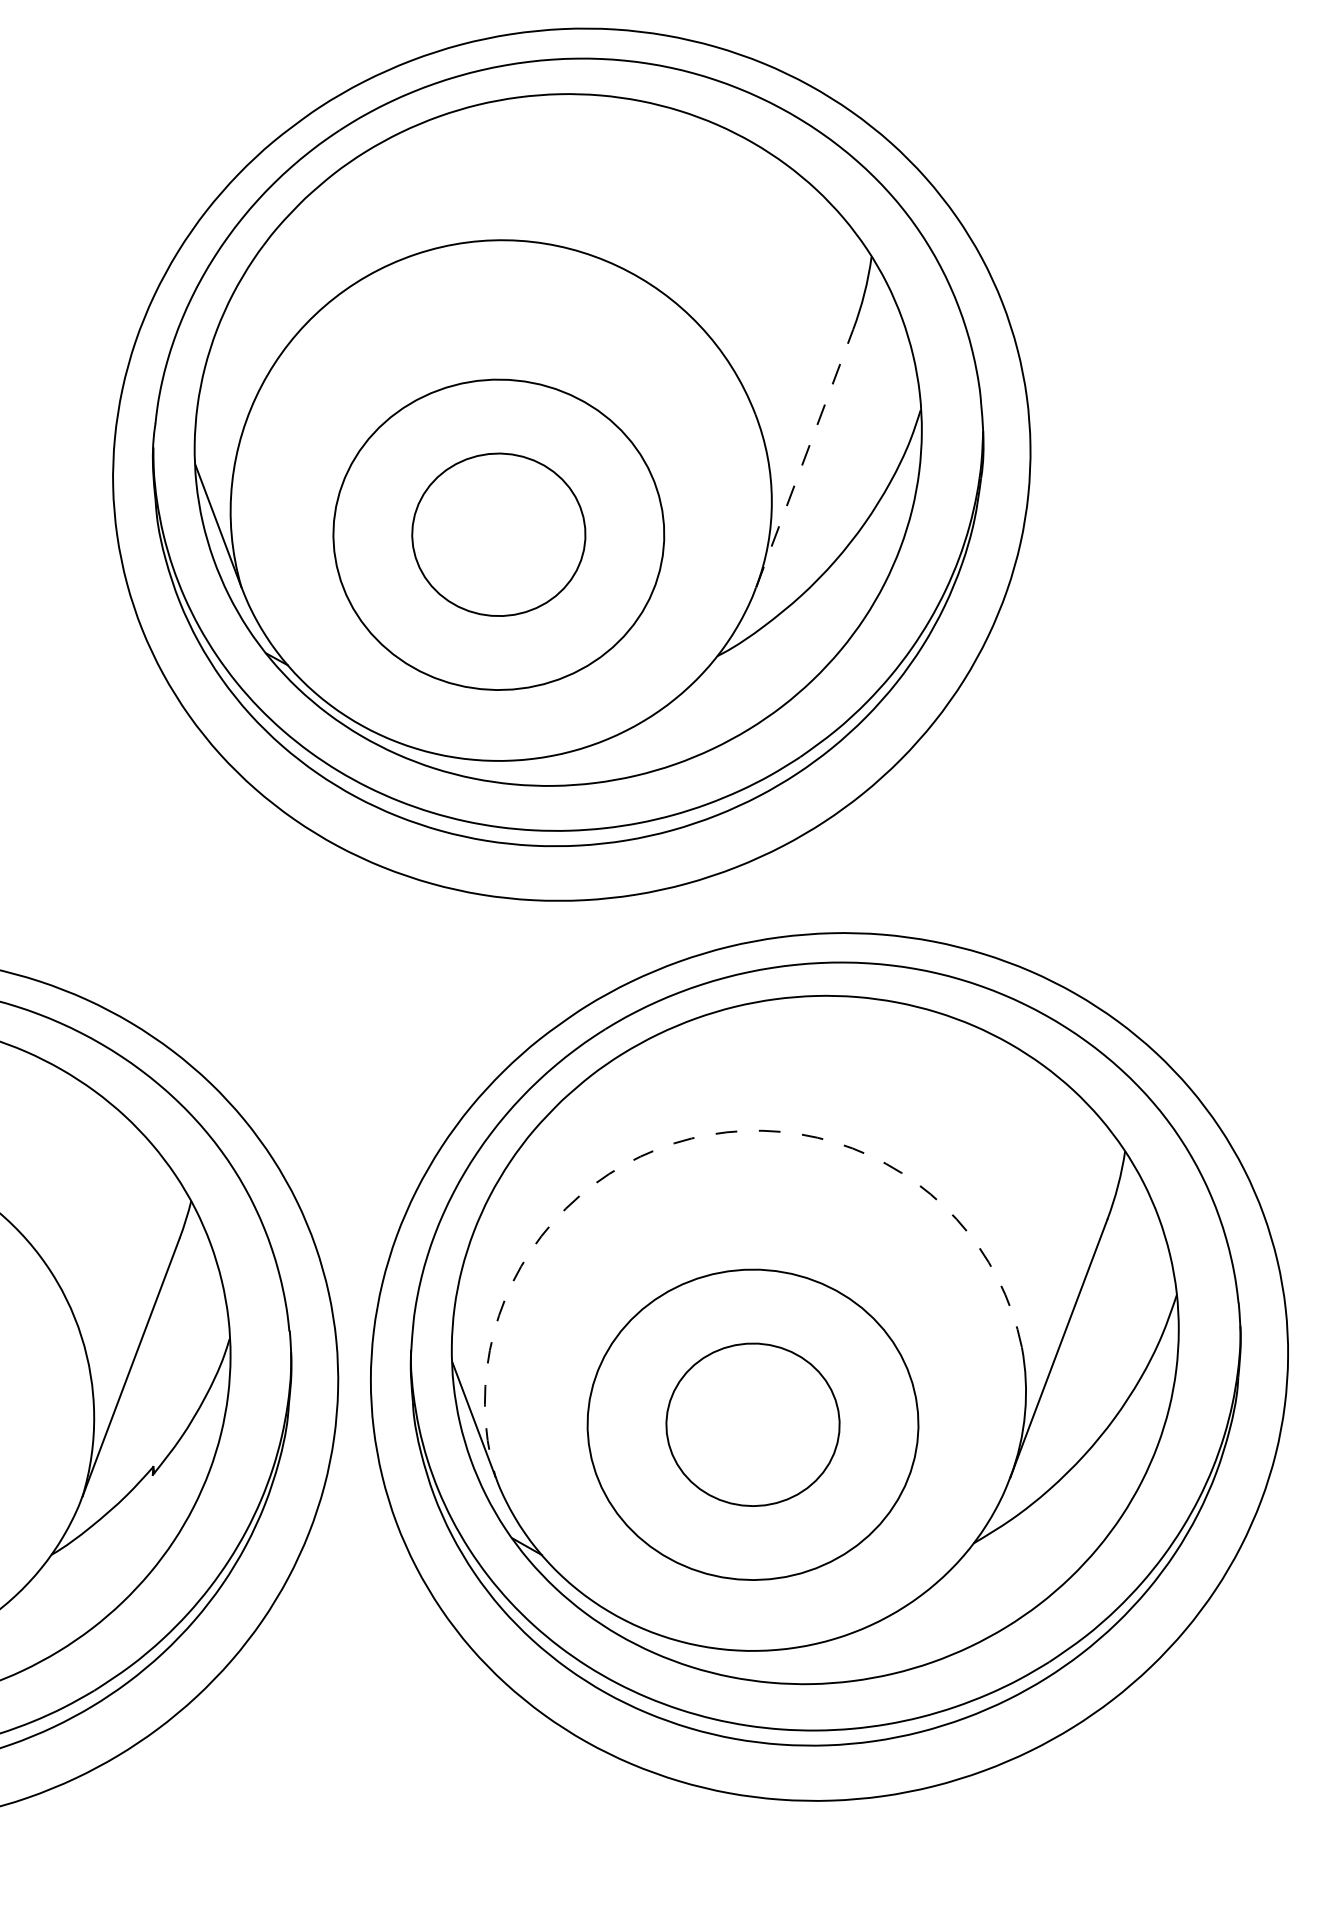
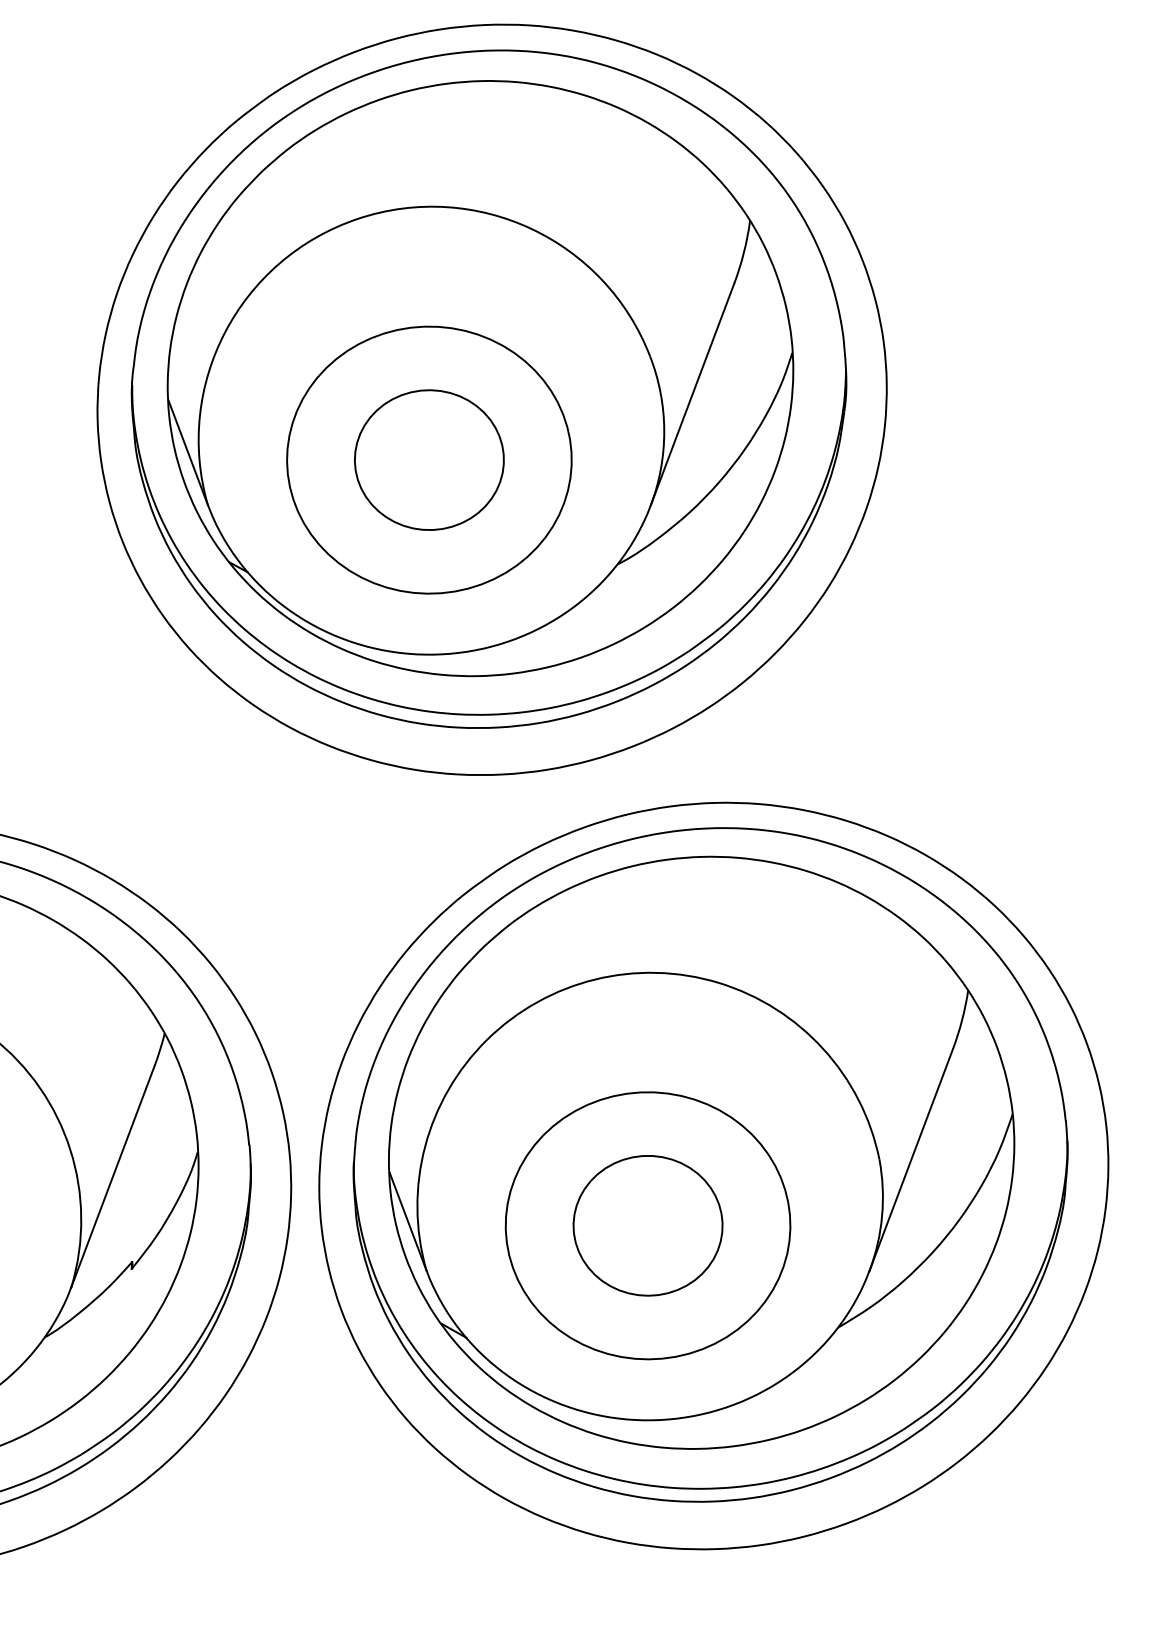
line: (804, 458) -> (692, 394), dashed -> solid
arc: (691, 1138) -> (595, 979), dashed -> solid

